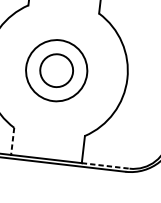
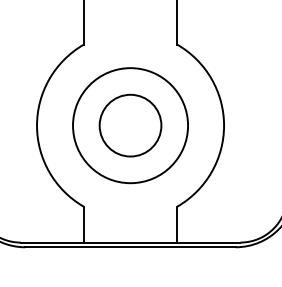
circle: (56, 70) -> (130, 125), size x1.43
circle: (56, 70) -> (130, 125), size x1.43
line: (12, 141) -> (83, 224), dashed -> solid
line: (105, 165) -> (208, 242), dashed -> solid

